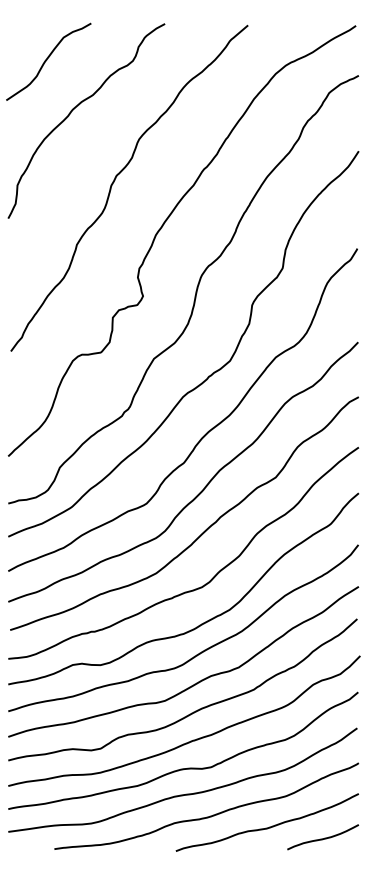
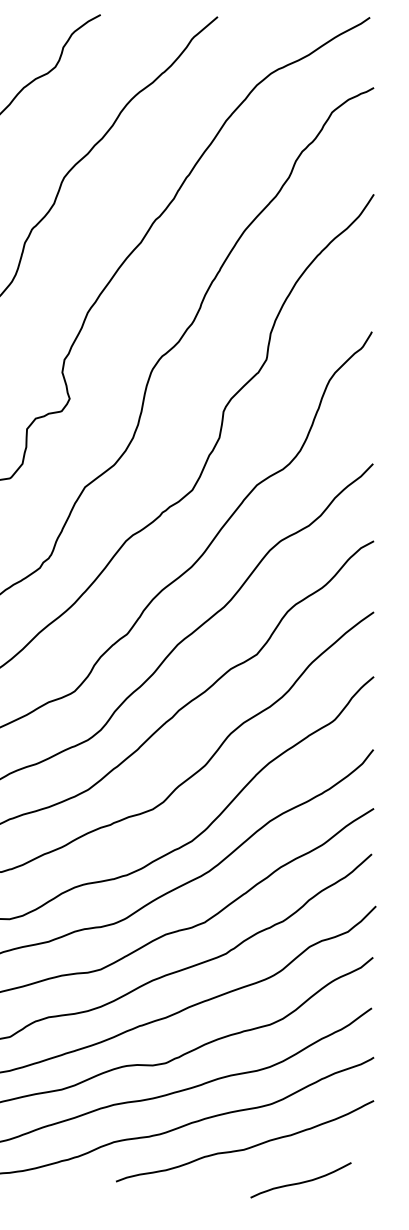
curve: (322, 838) -> (300, 1182), moved

